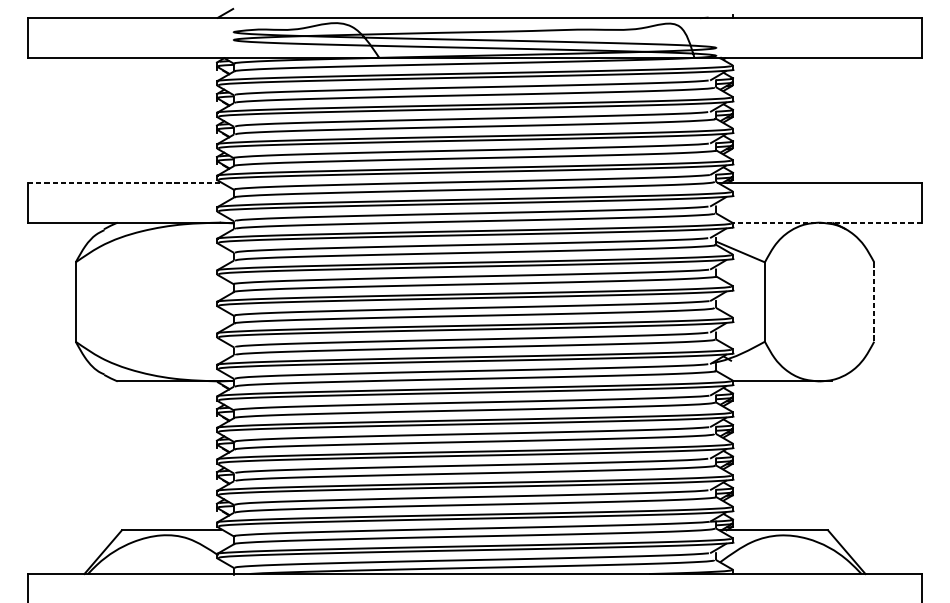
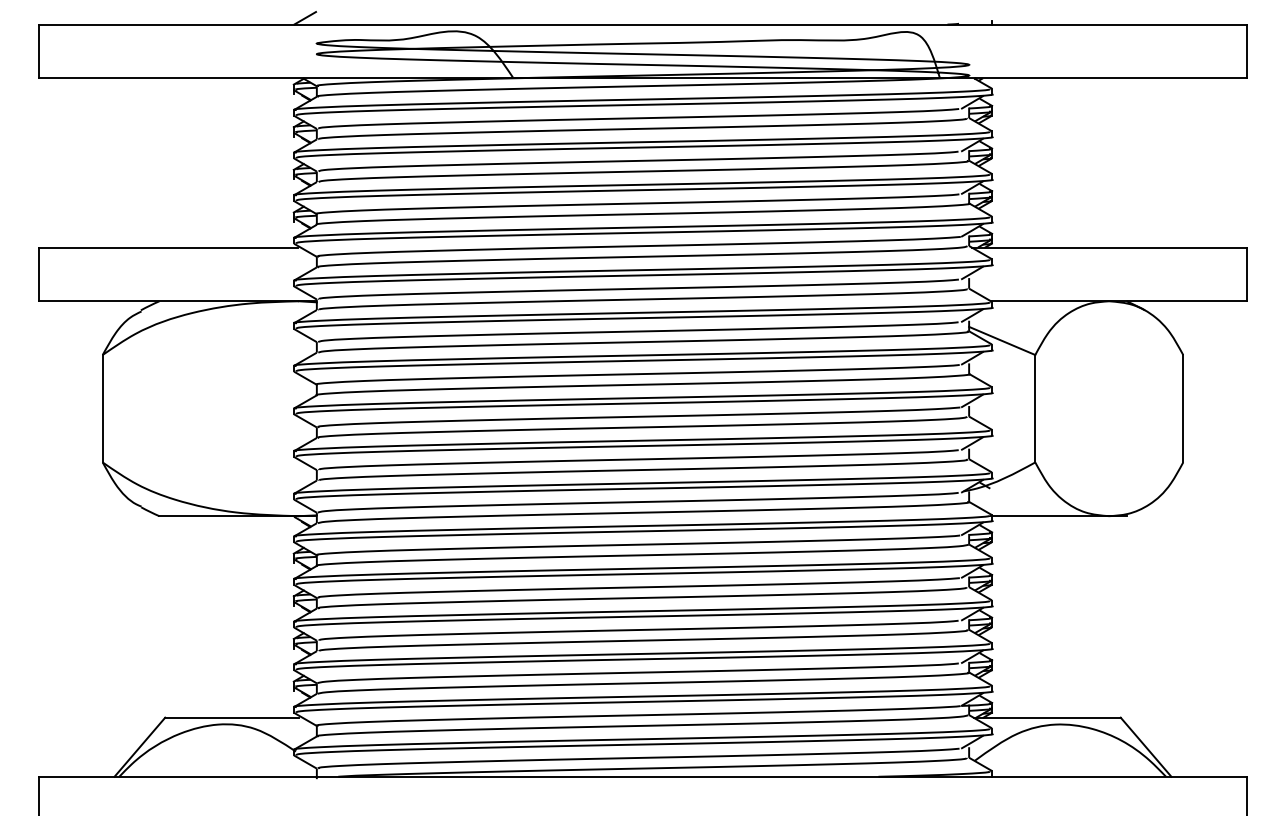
line: (124, 182) -> (168, 247), dashed -> solid
line: (827, 222) -> (1119, 301), dashed -> solid
line: (874, 301) -> (1183, 408), dashed -> solid

